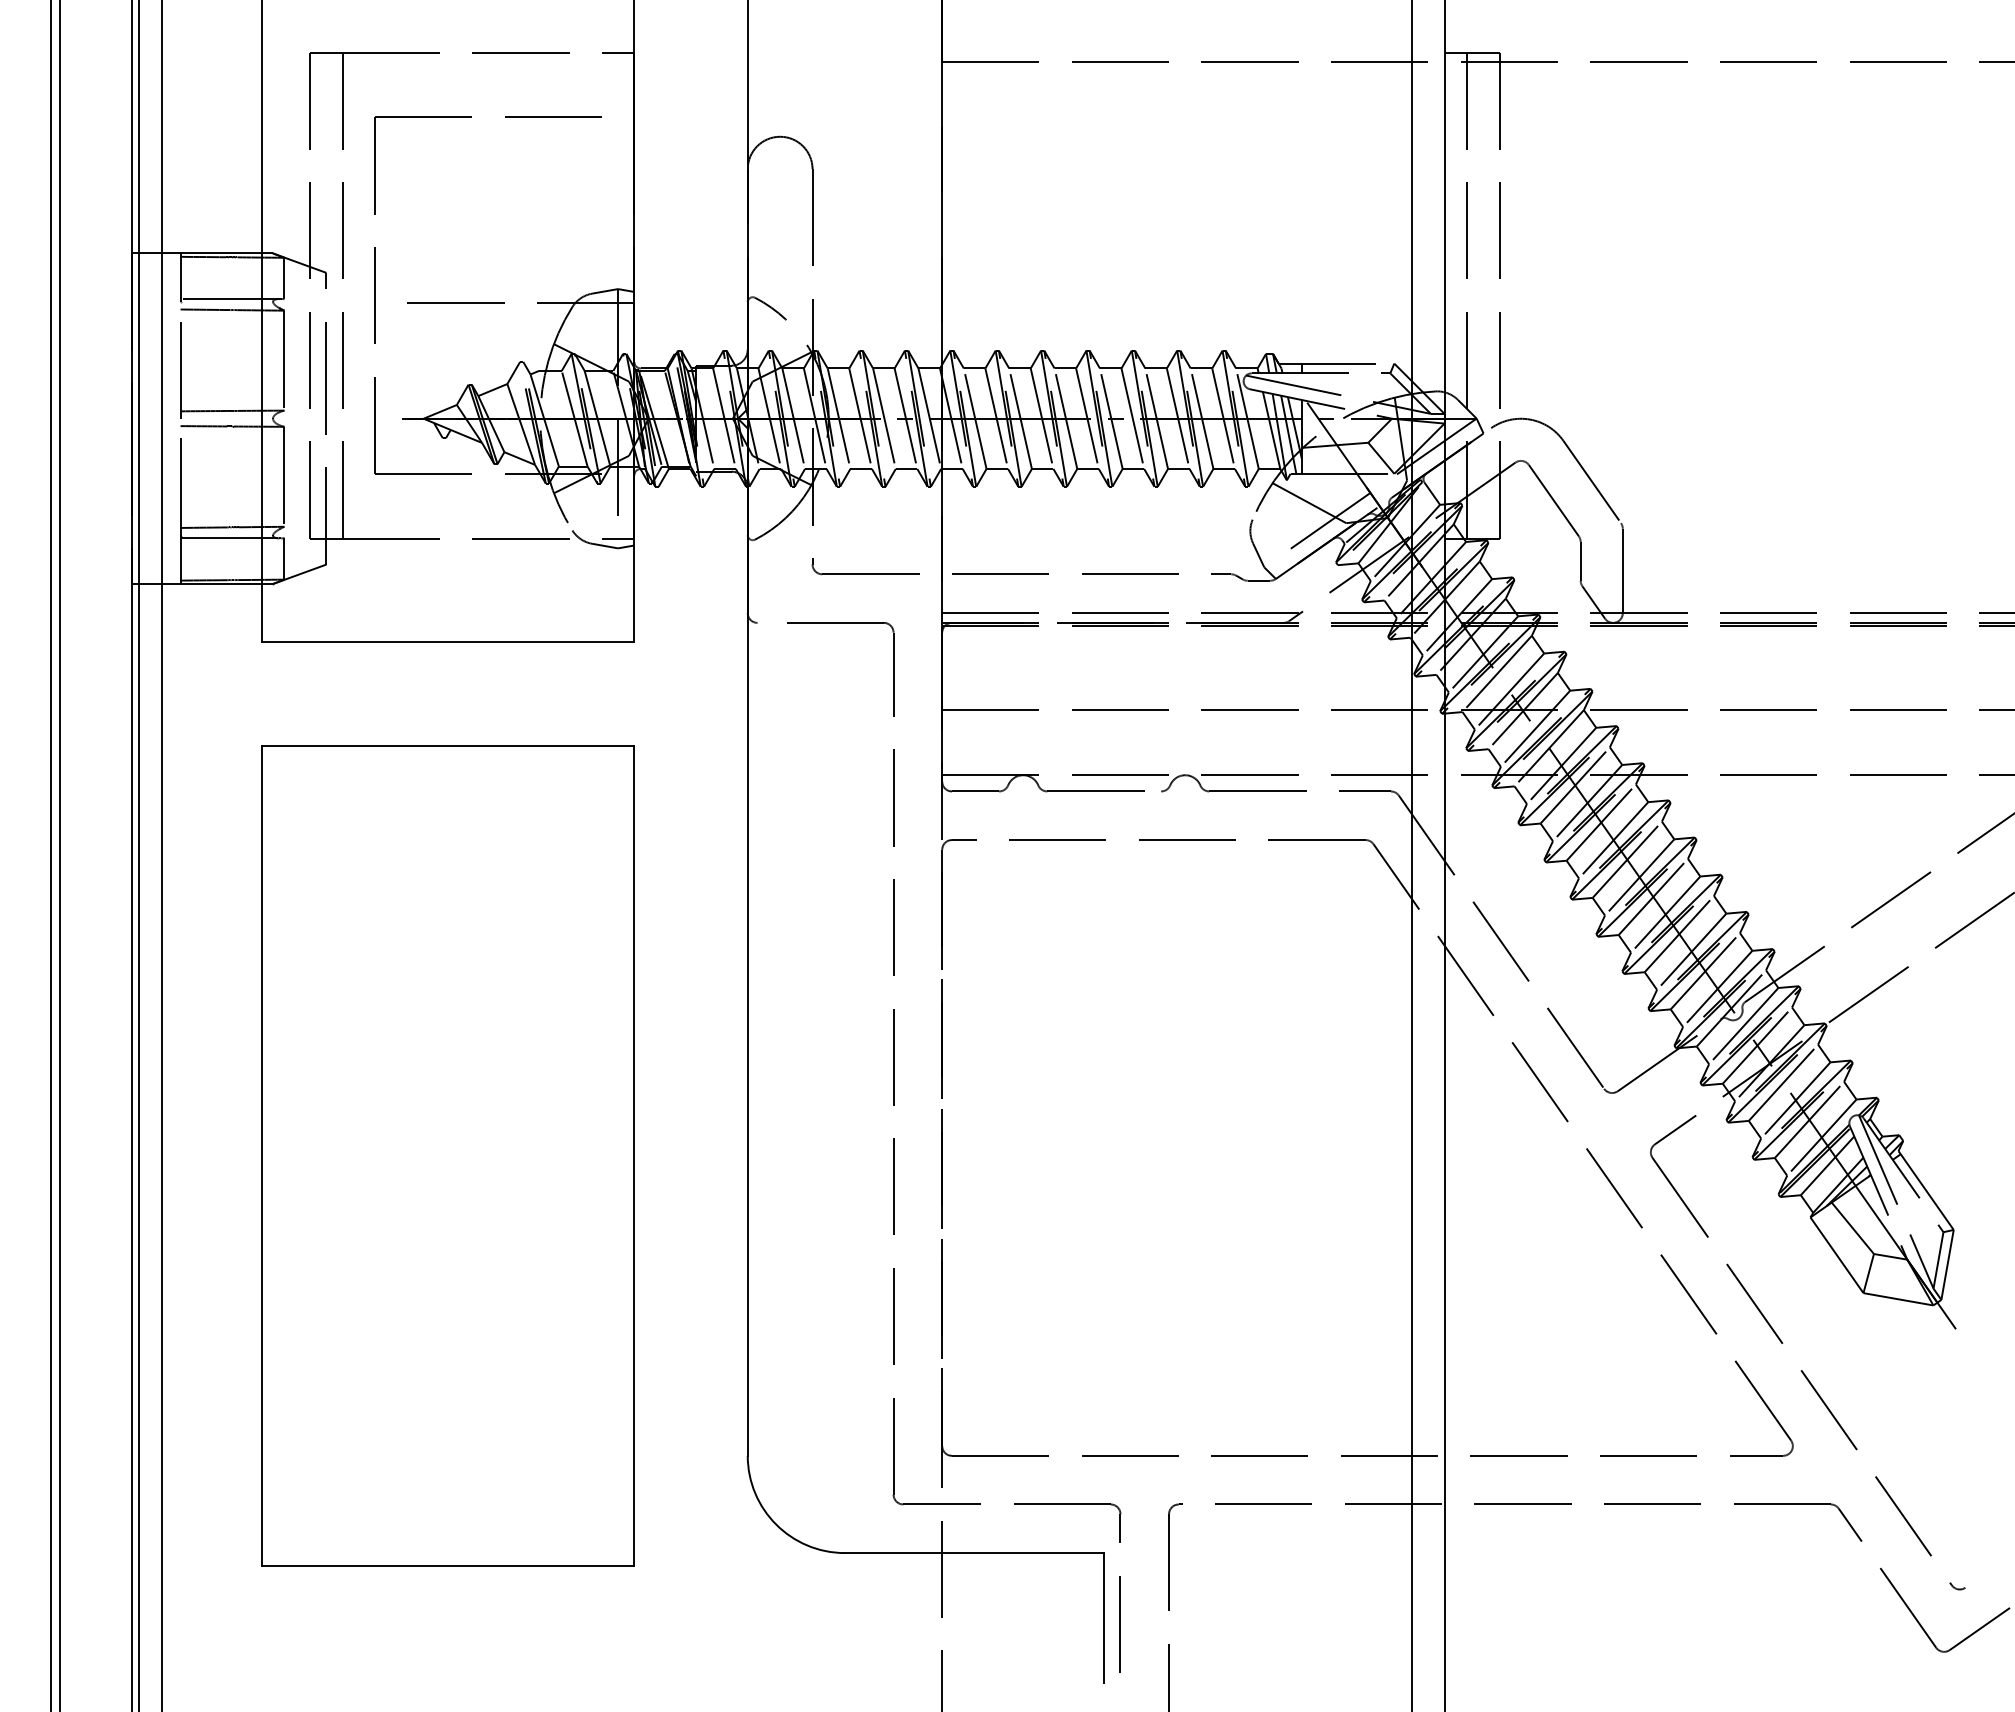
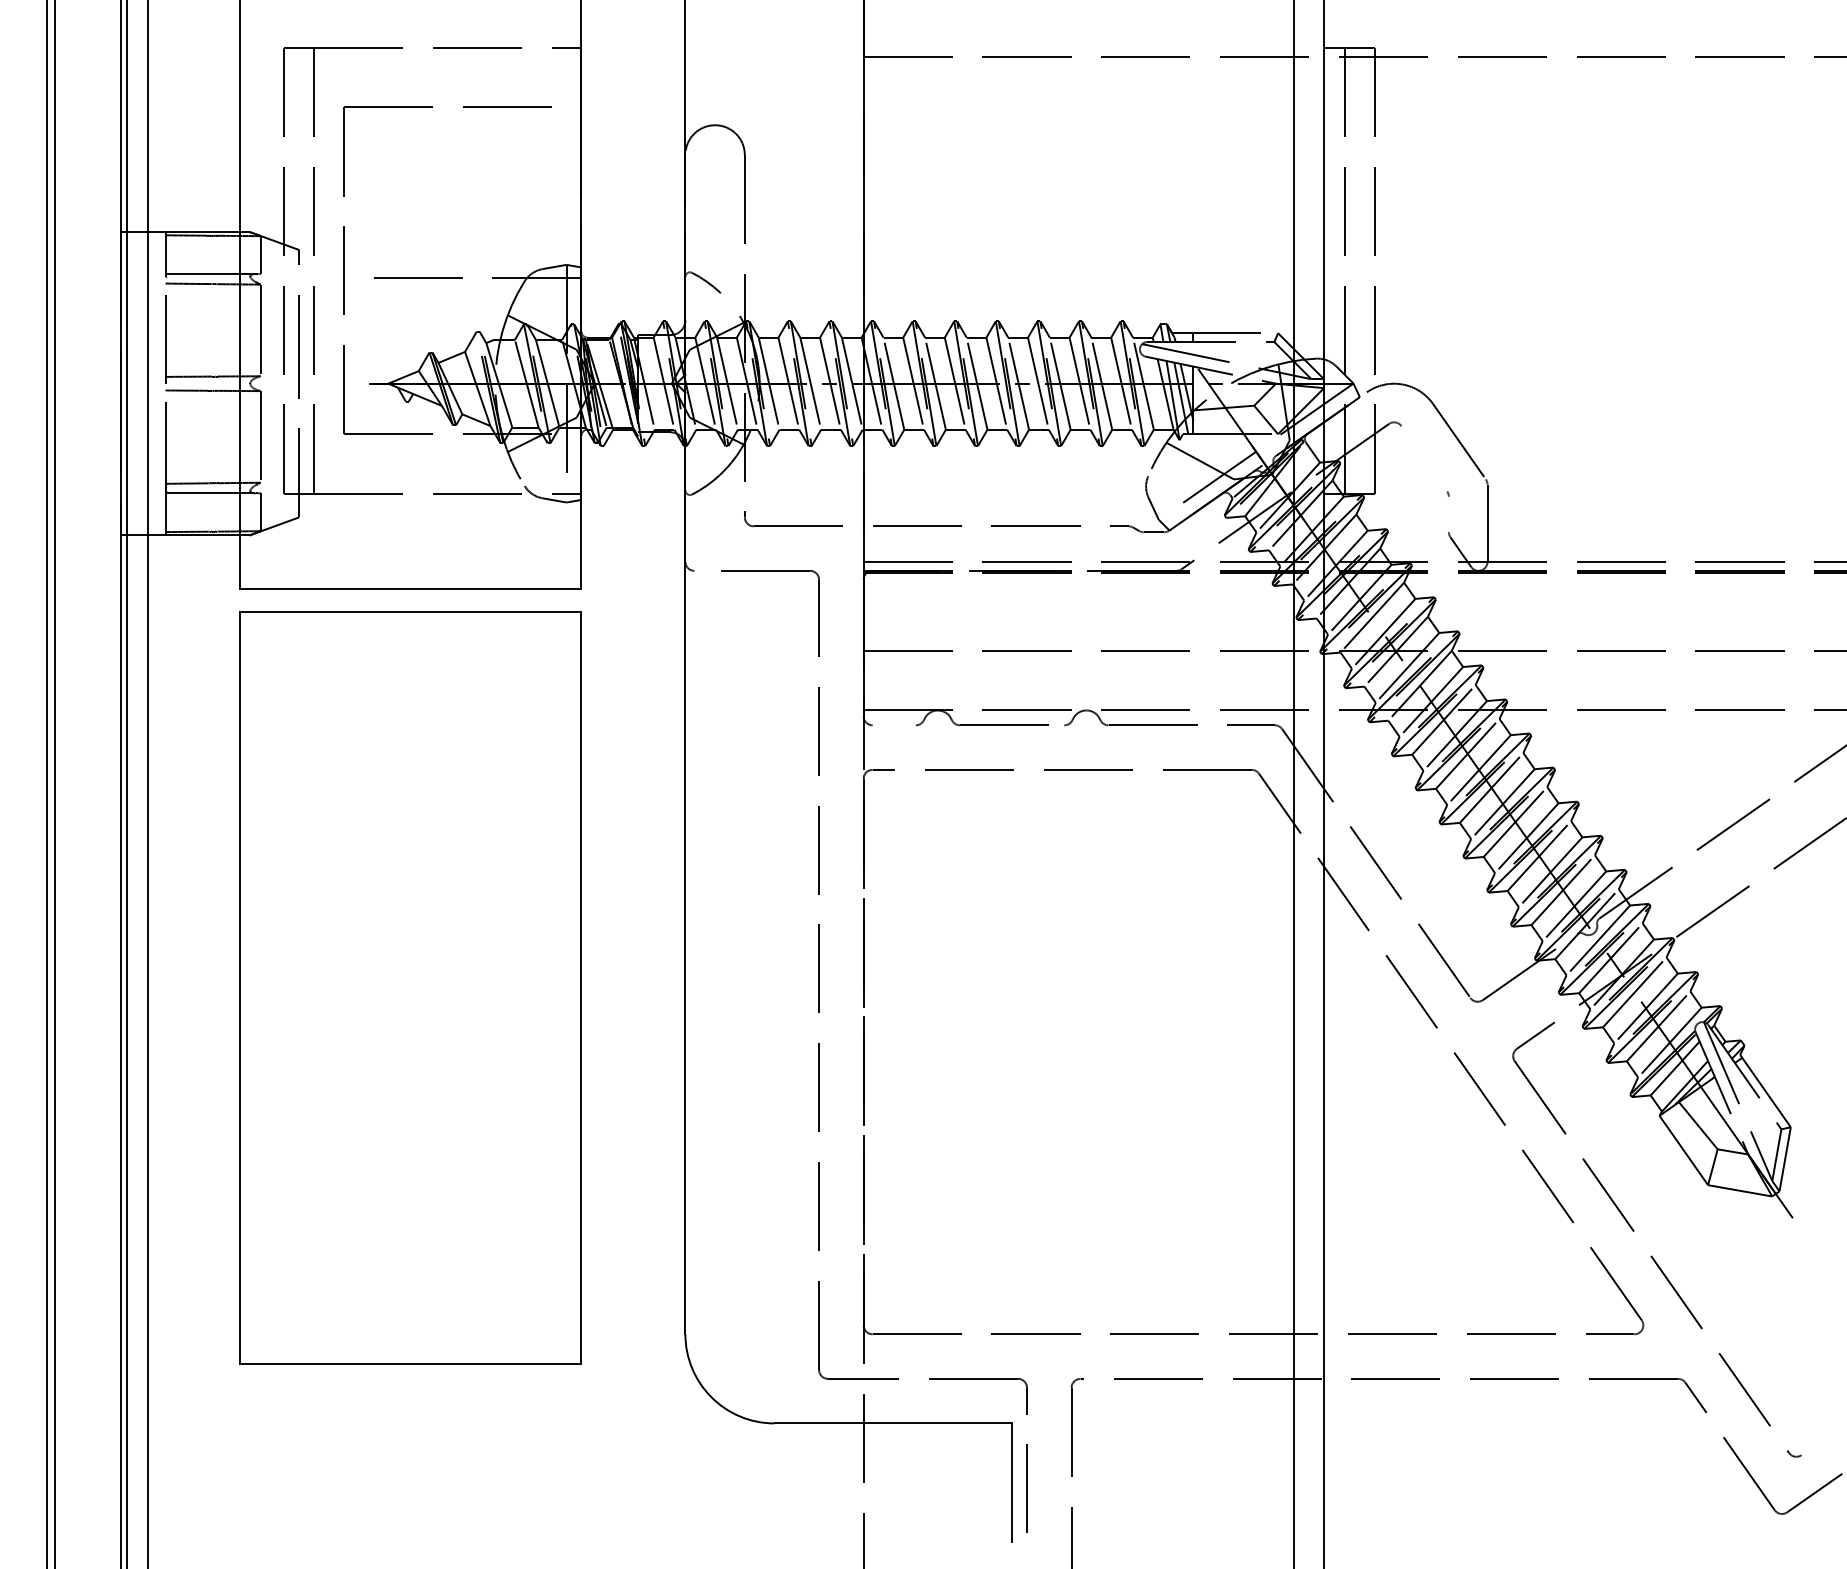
line: (1553, 500) -> (1423, 458), removed
line: (1580, 560) -> (1448, 513), removed
line: (975, 791) -> (894, 725), removed
part: (447, 1155) -> (410, 987), moved

